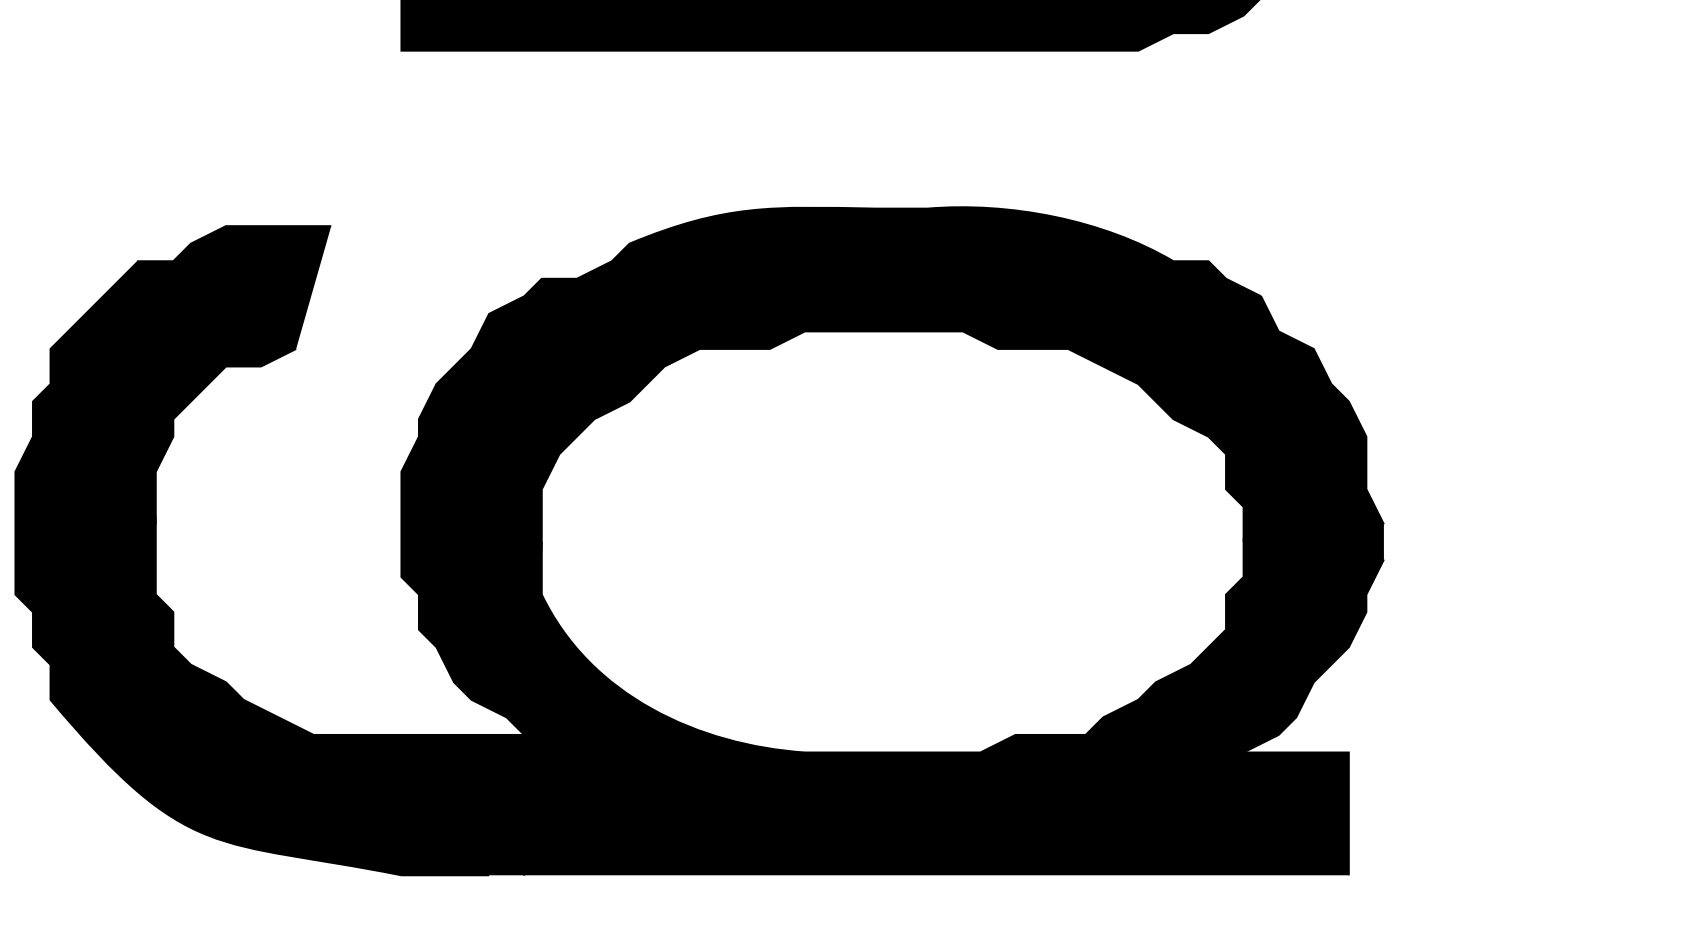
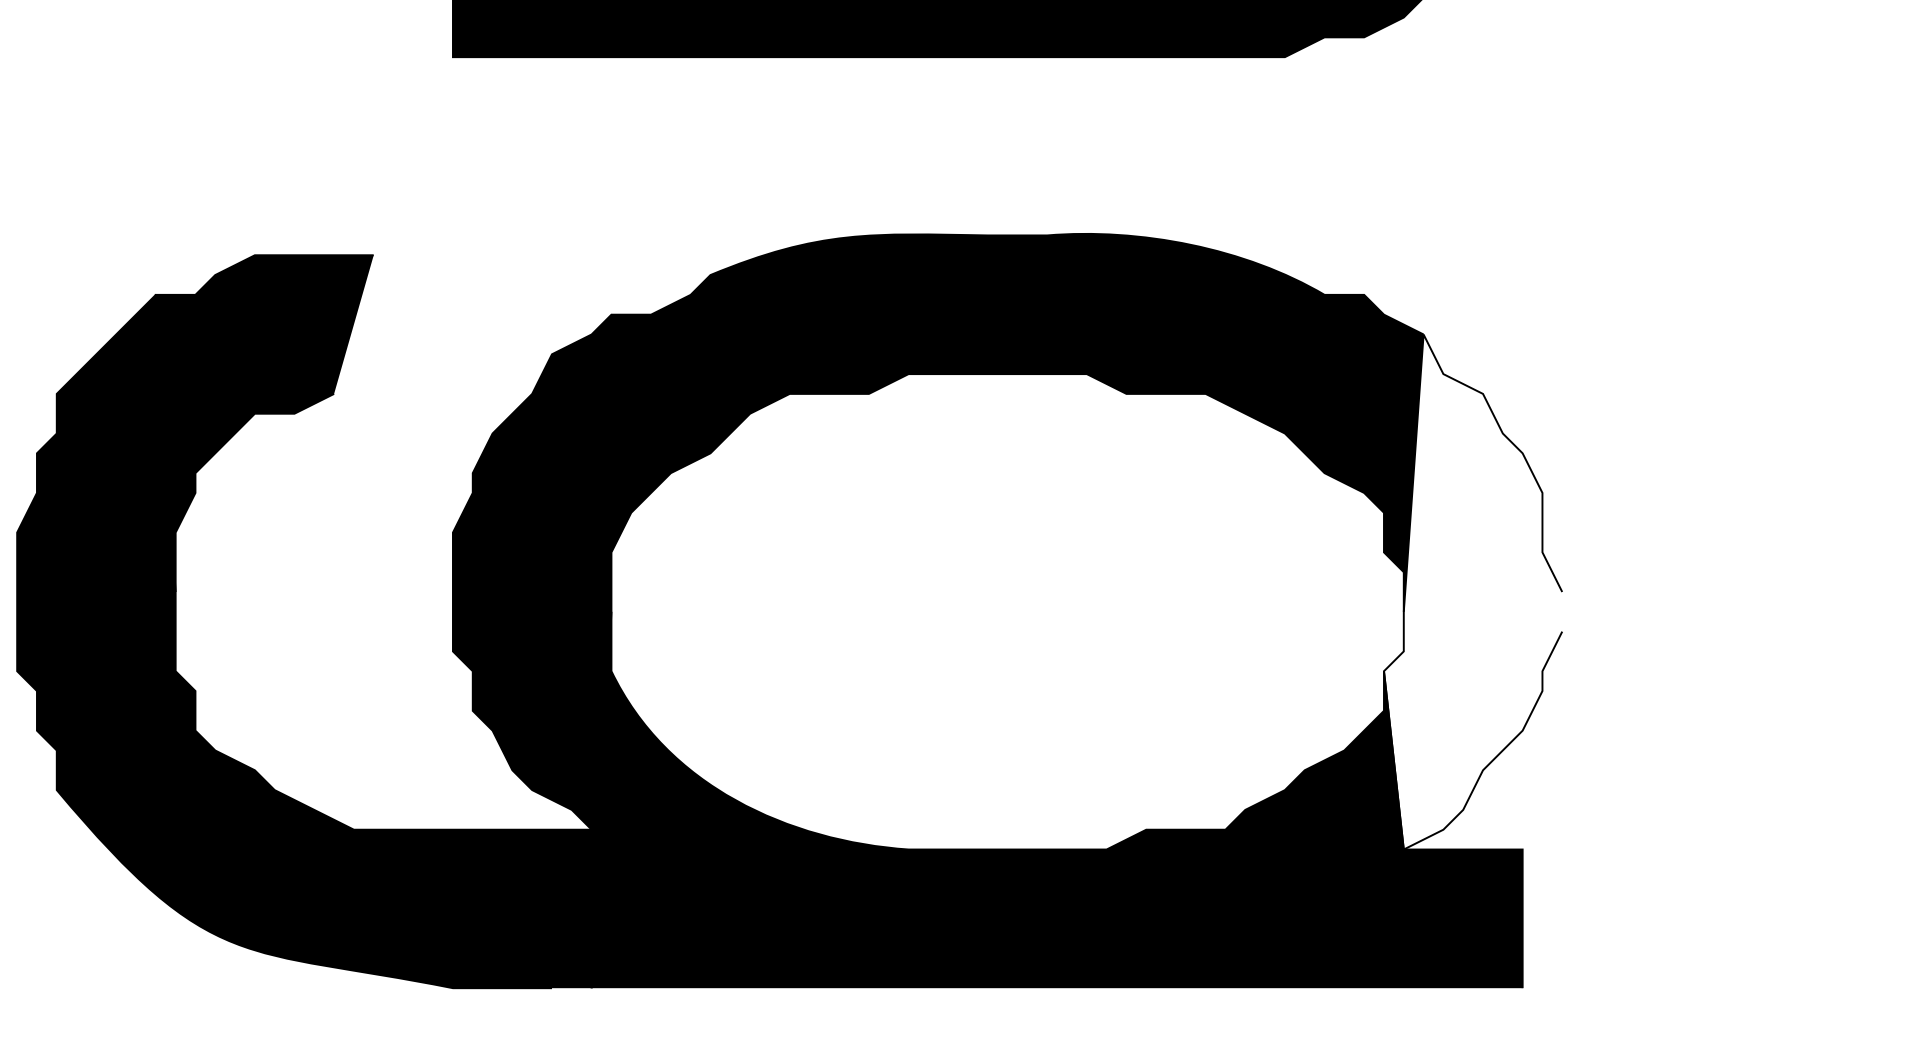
fill: (1304, 523) -> (1472, 591), removed

